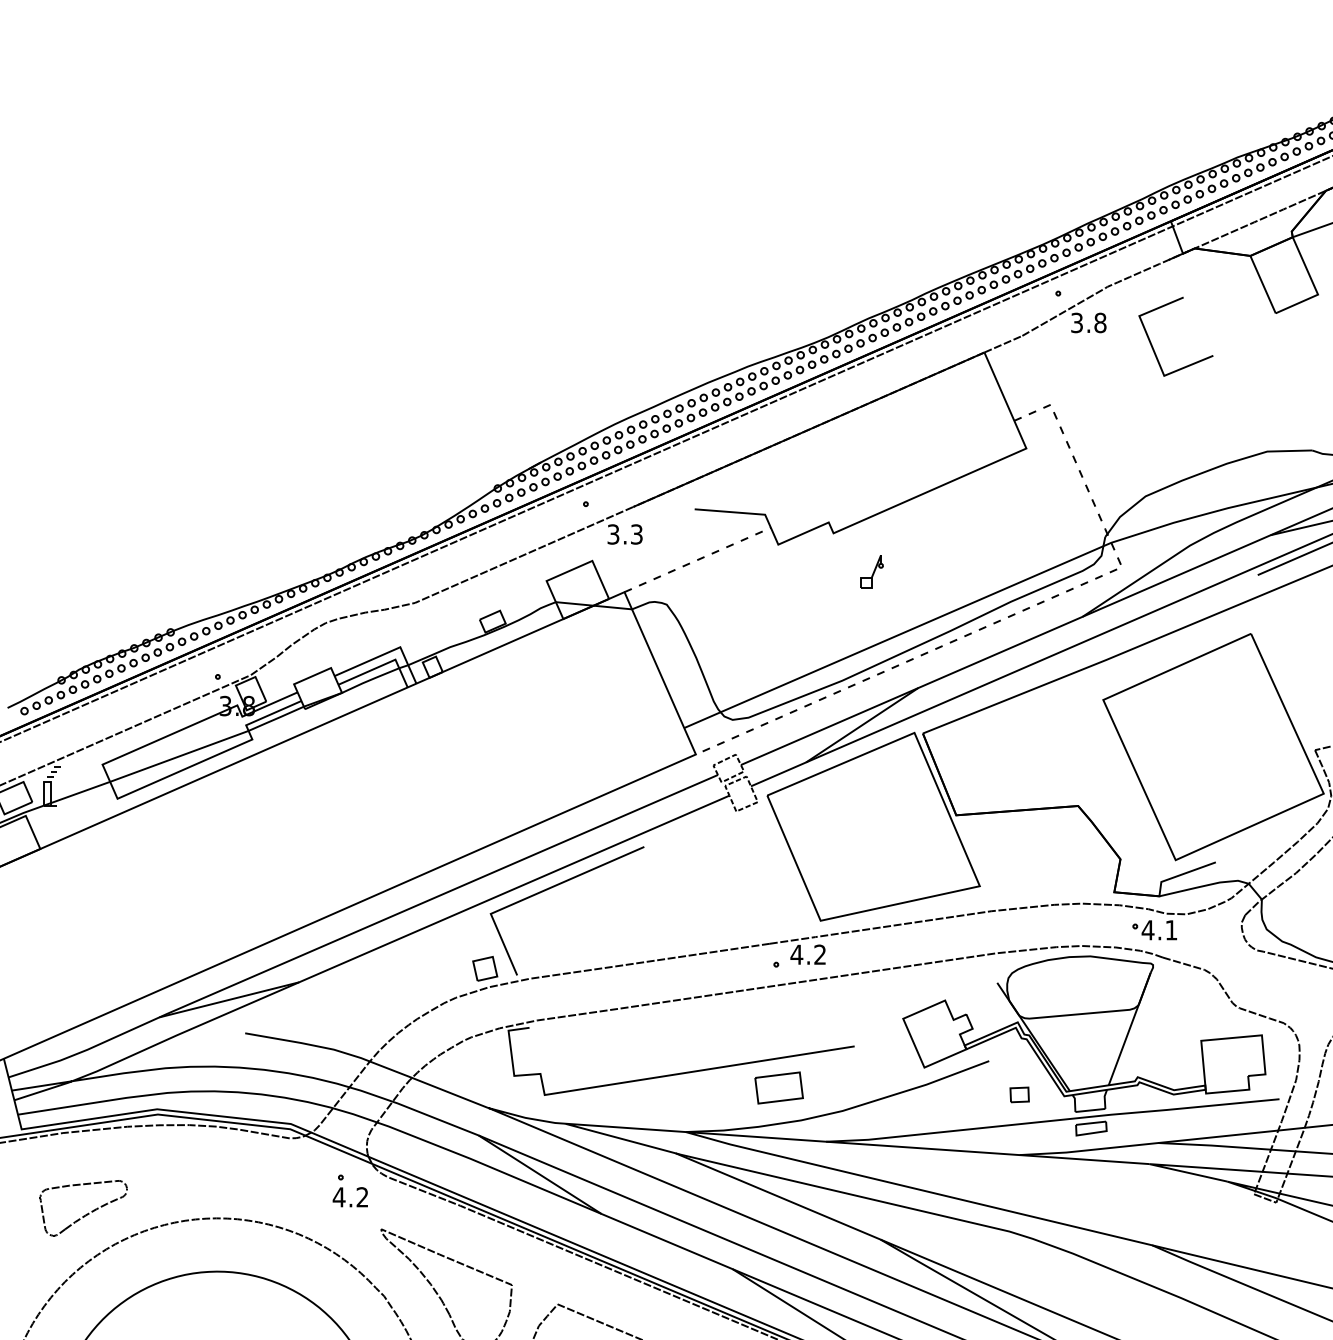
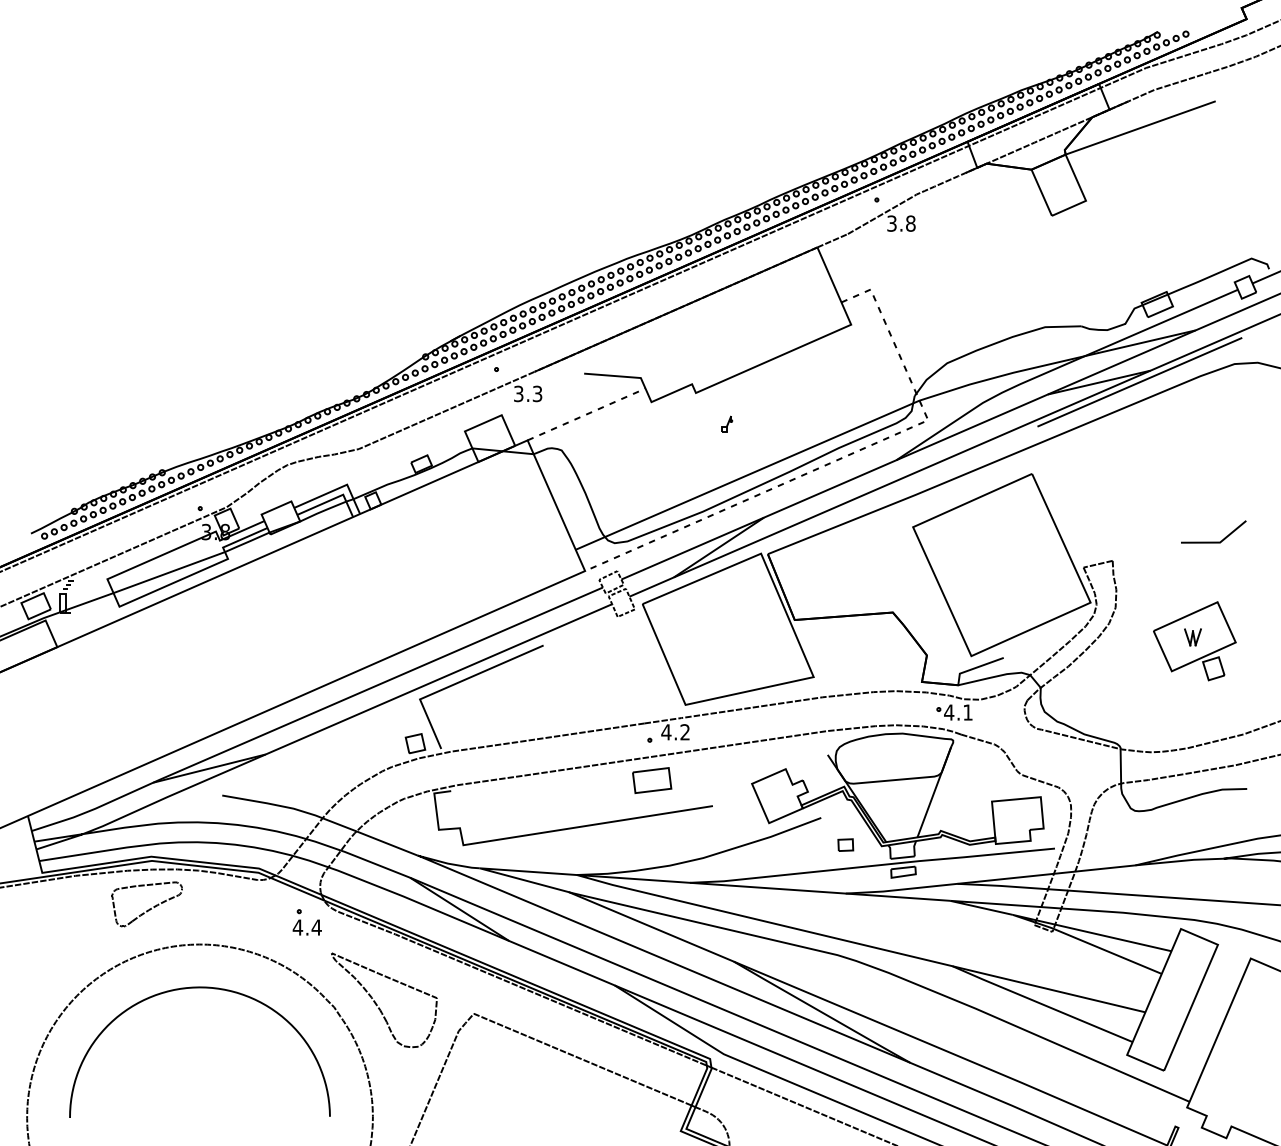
line: (1152, 342) -> (952, 239), removed
part: (871, 571) -> (726, 423), size x0.6
part: (779, 1087) -> (652, 780), moved
text: (362, 1197) -> (316, 927), 4.2 -> 4.4
part: (82, 1208) -> (146, 904), moved

